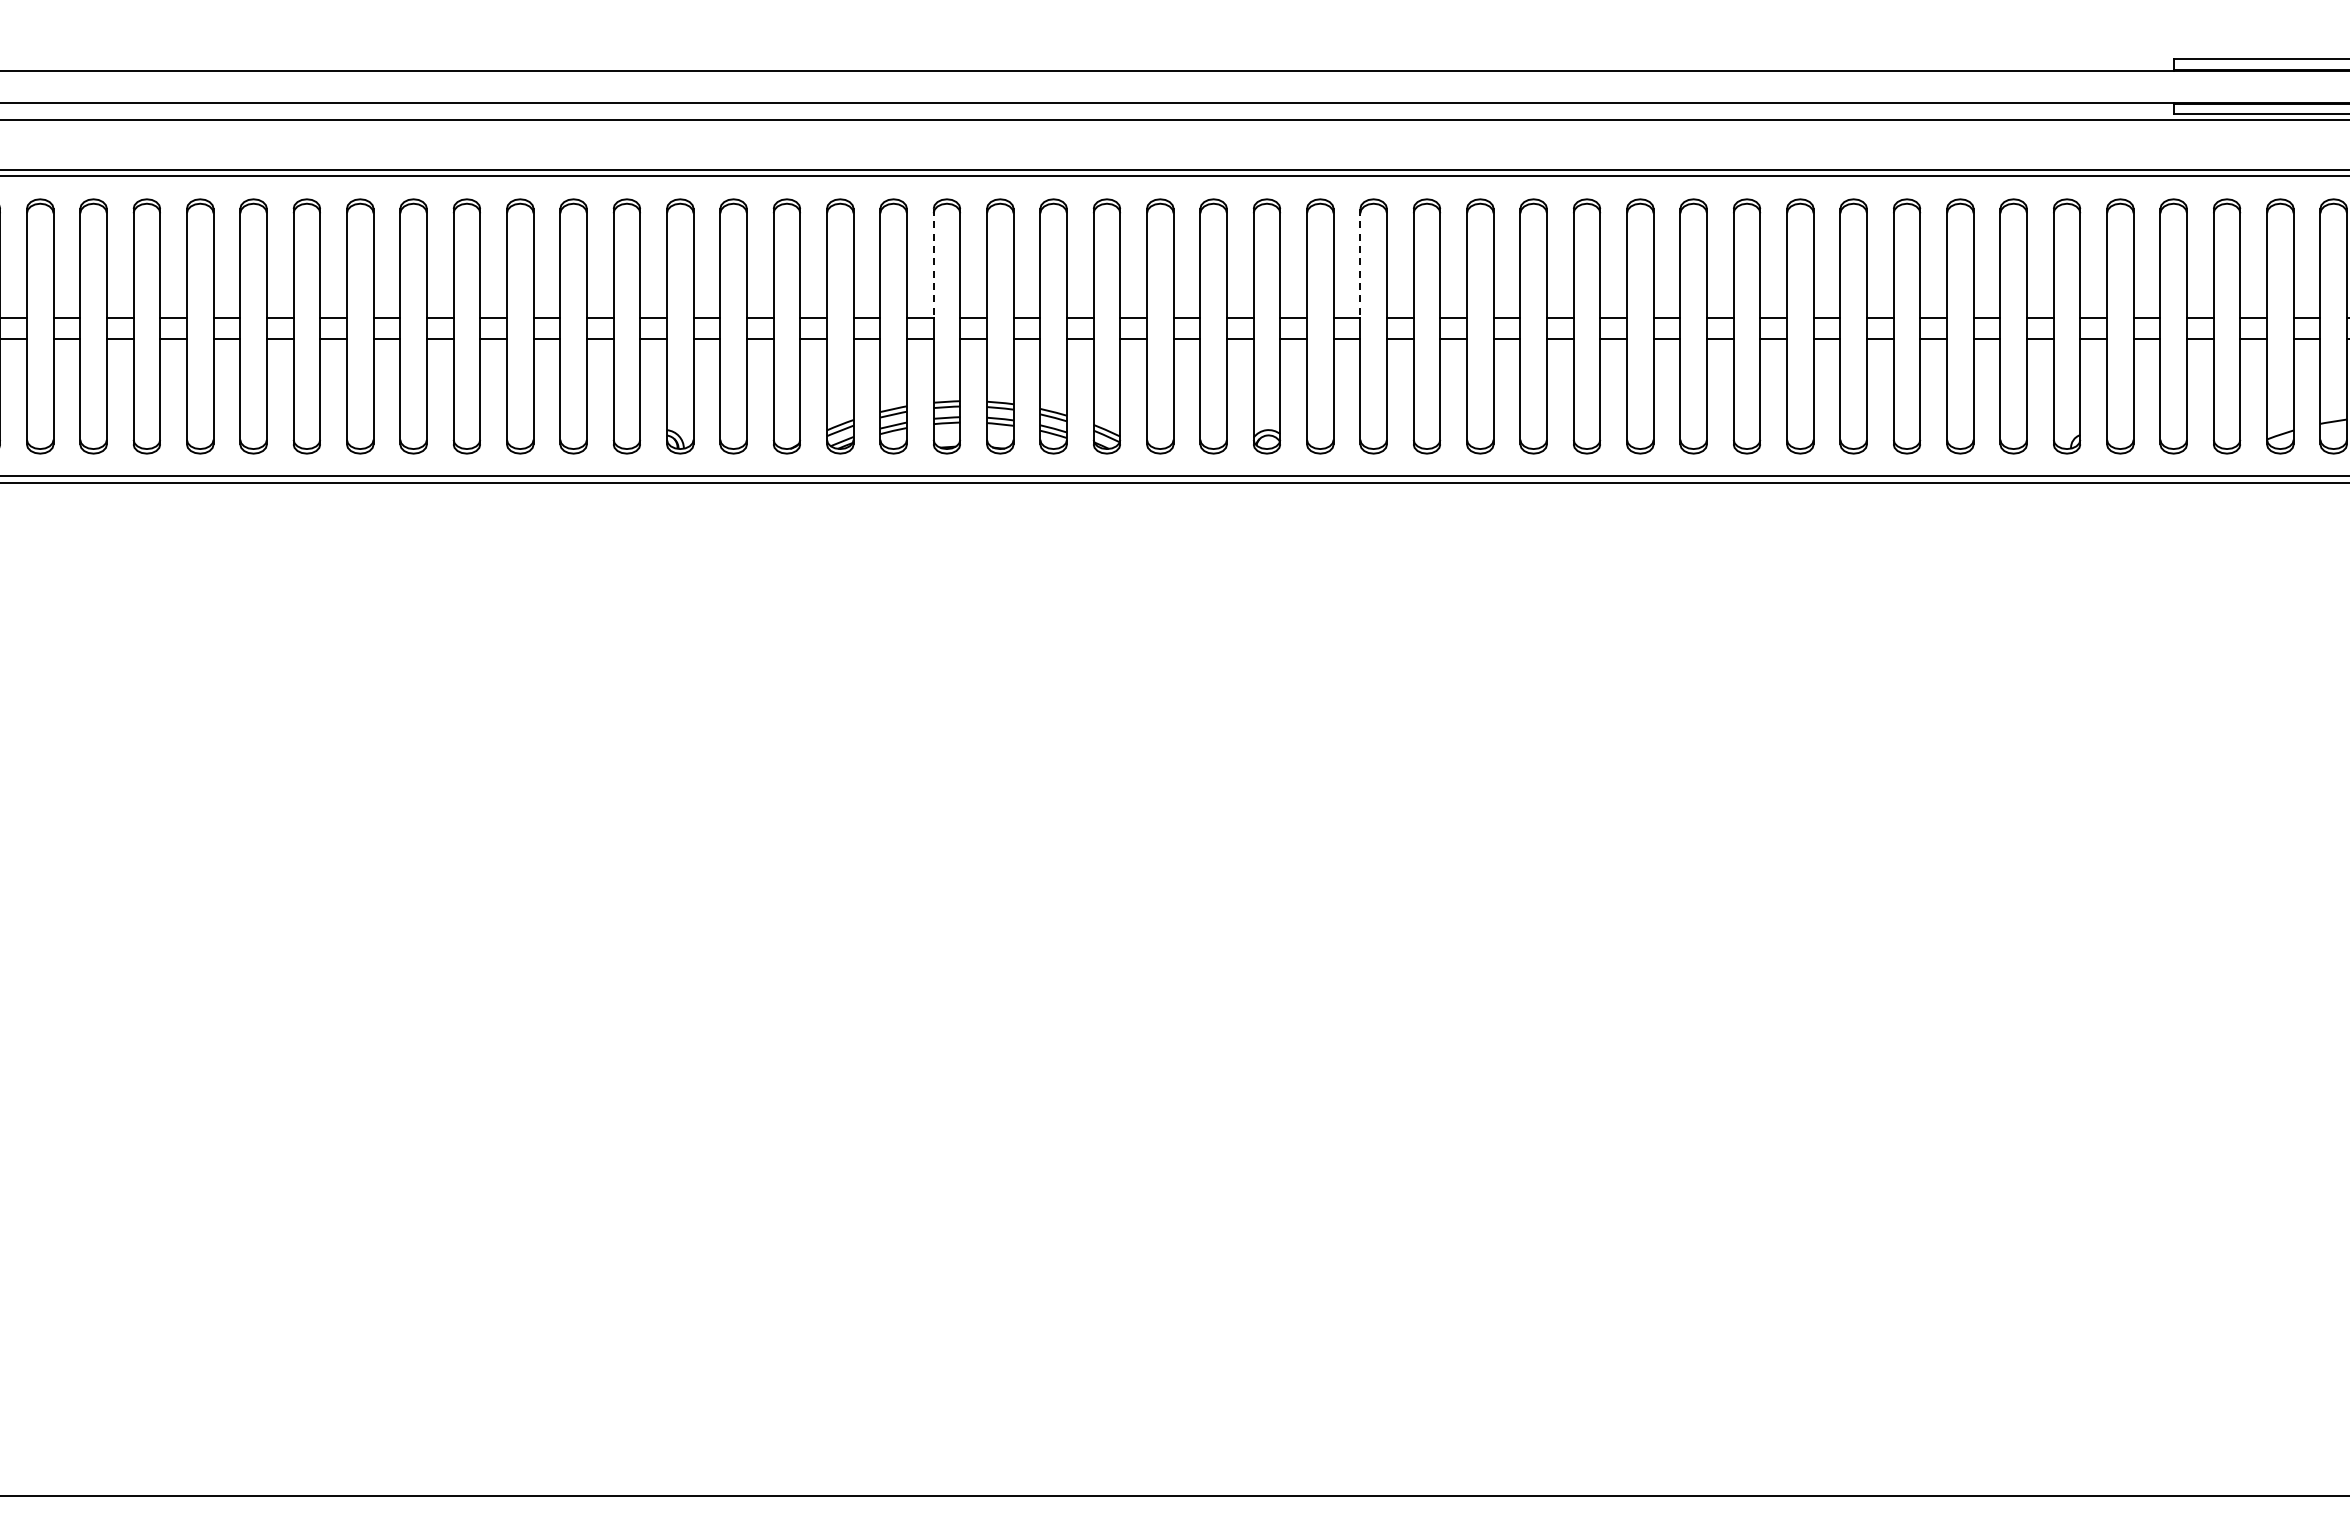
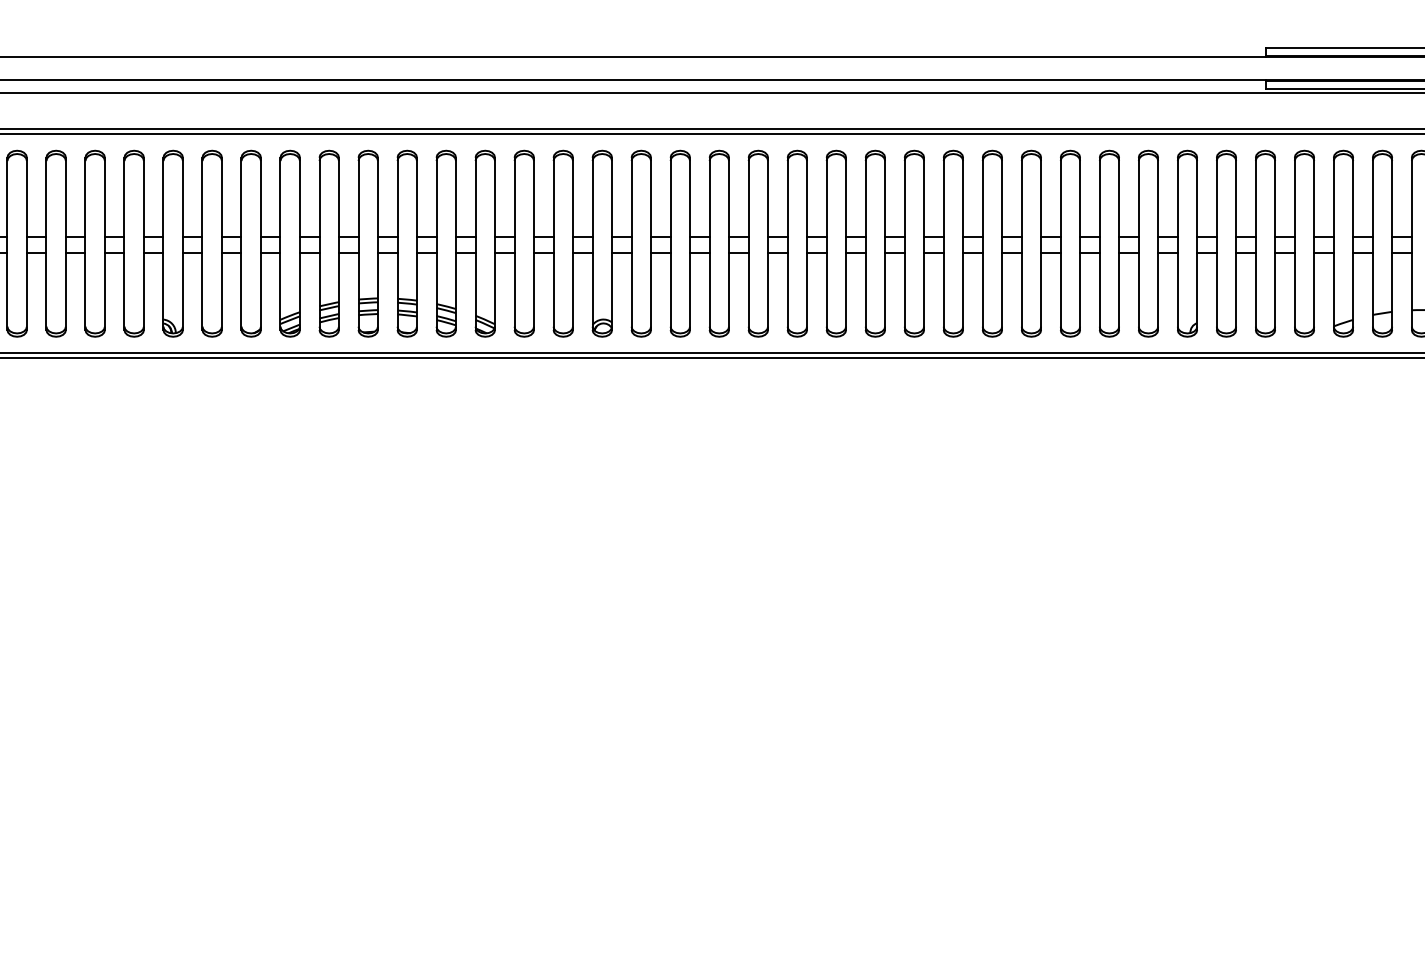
line: (933, 263) -> (358, 197), dashed -> solid
line: (1360, 263) -> (670, 197), dashed -> solid

